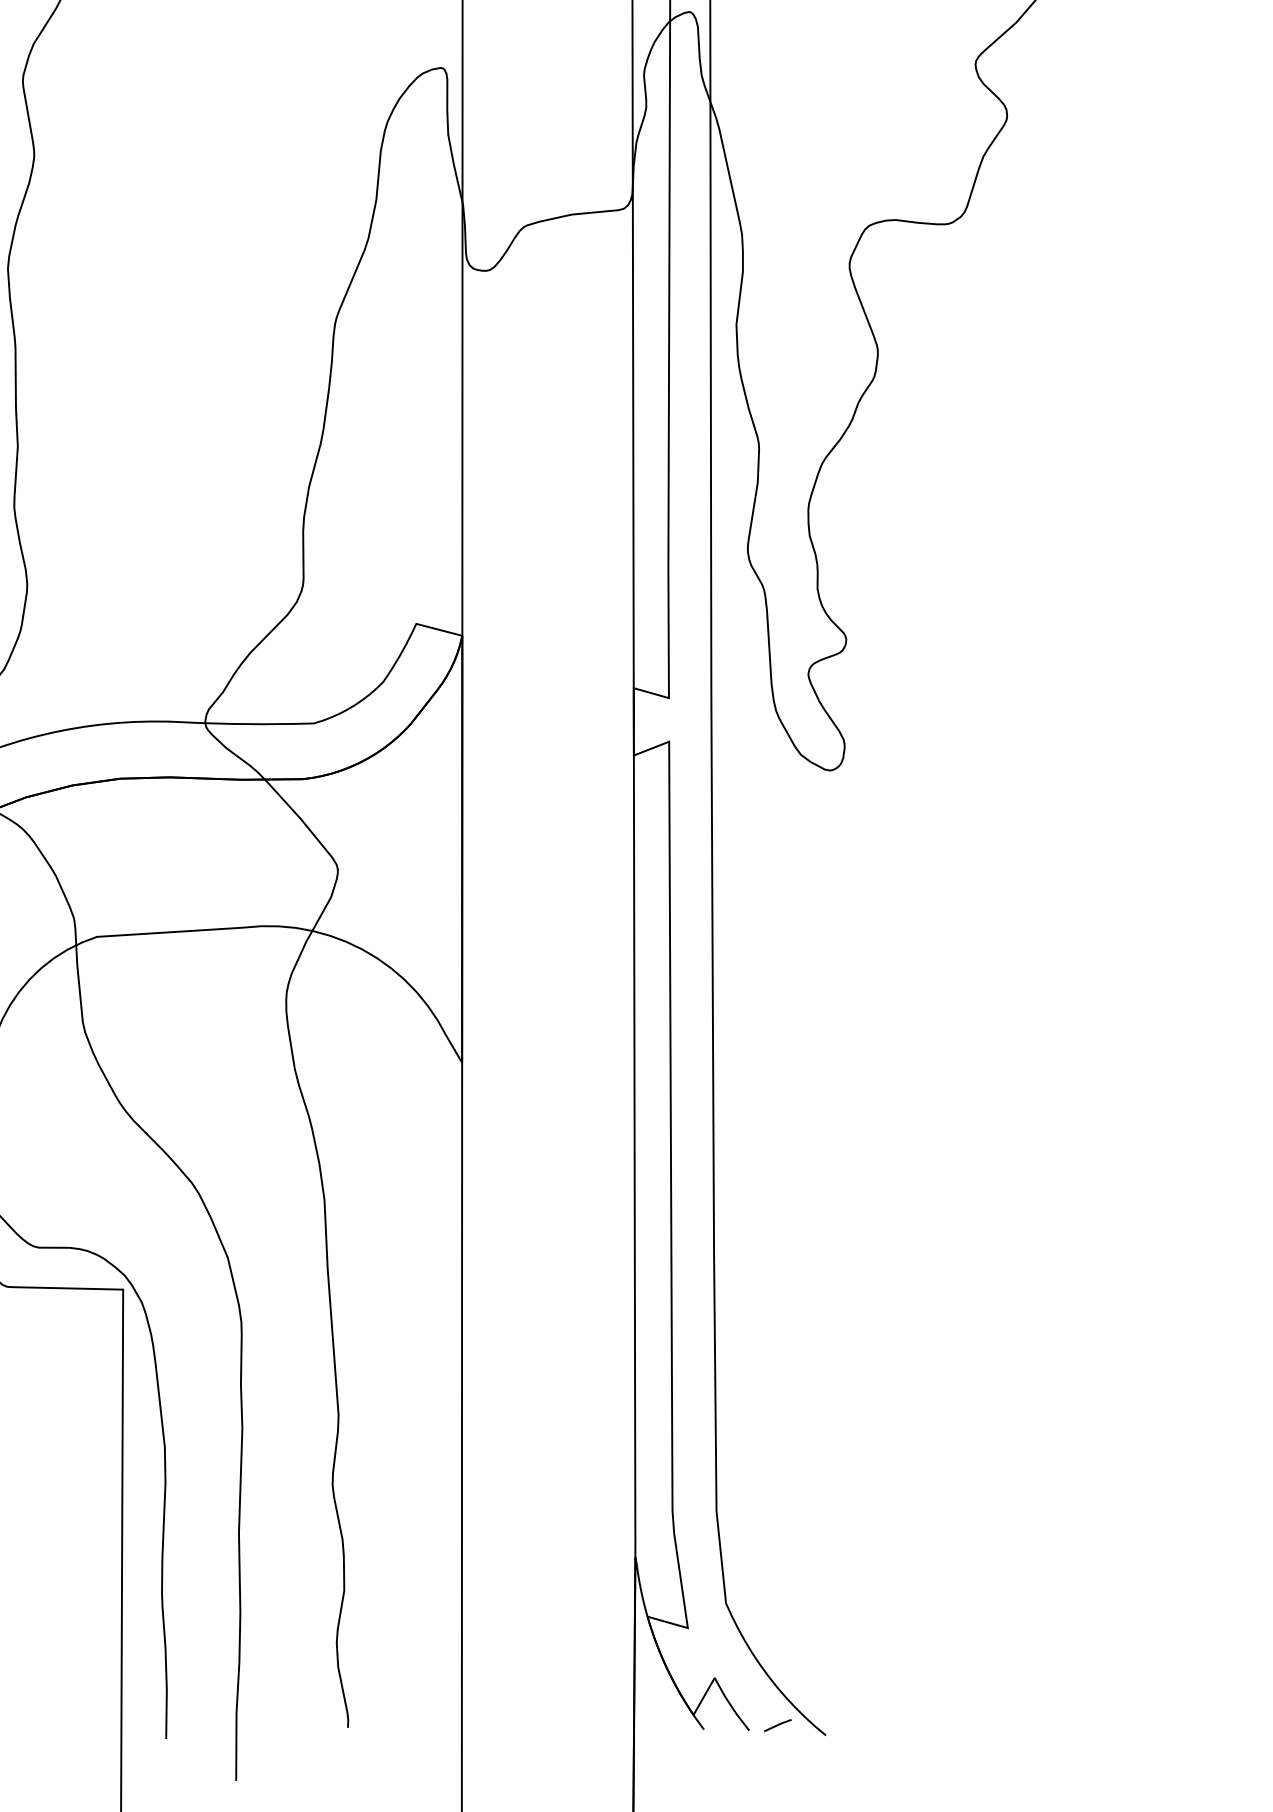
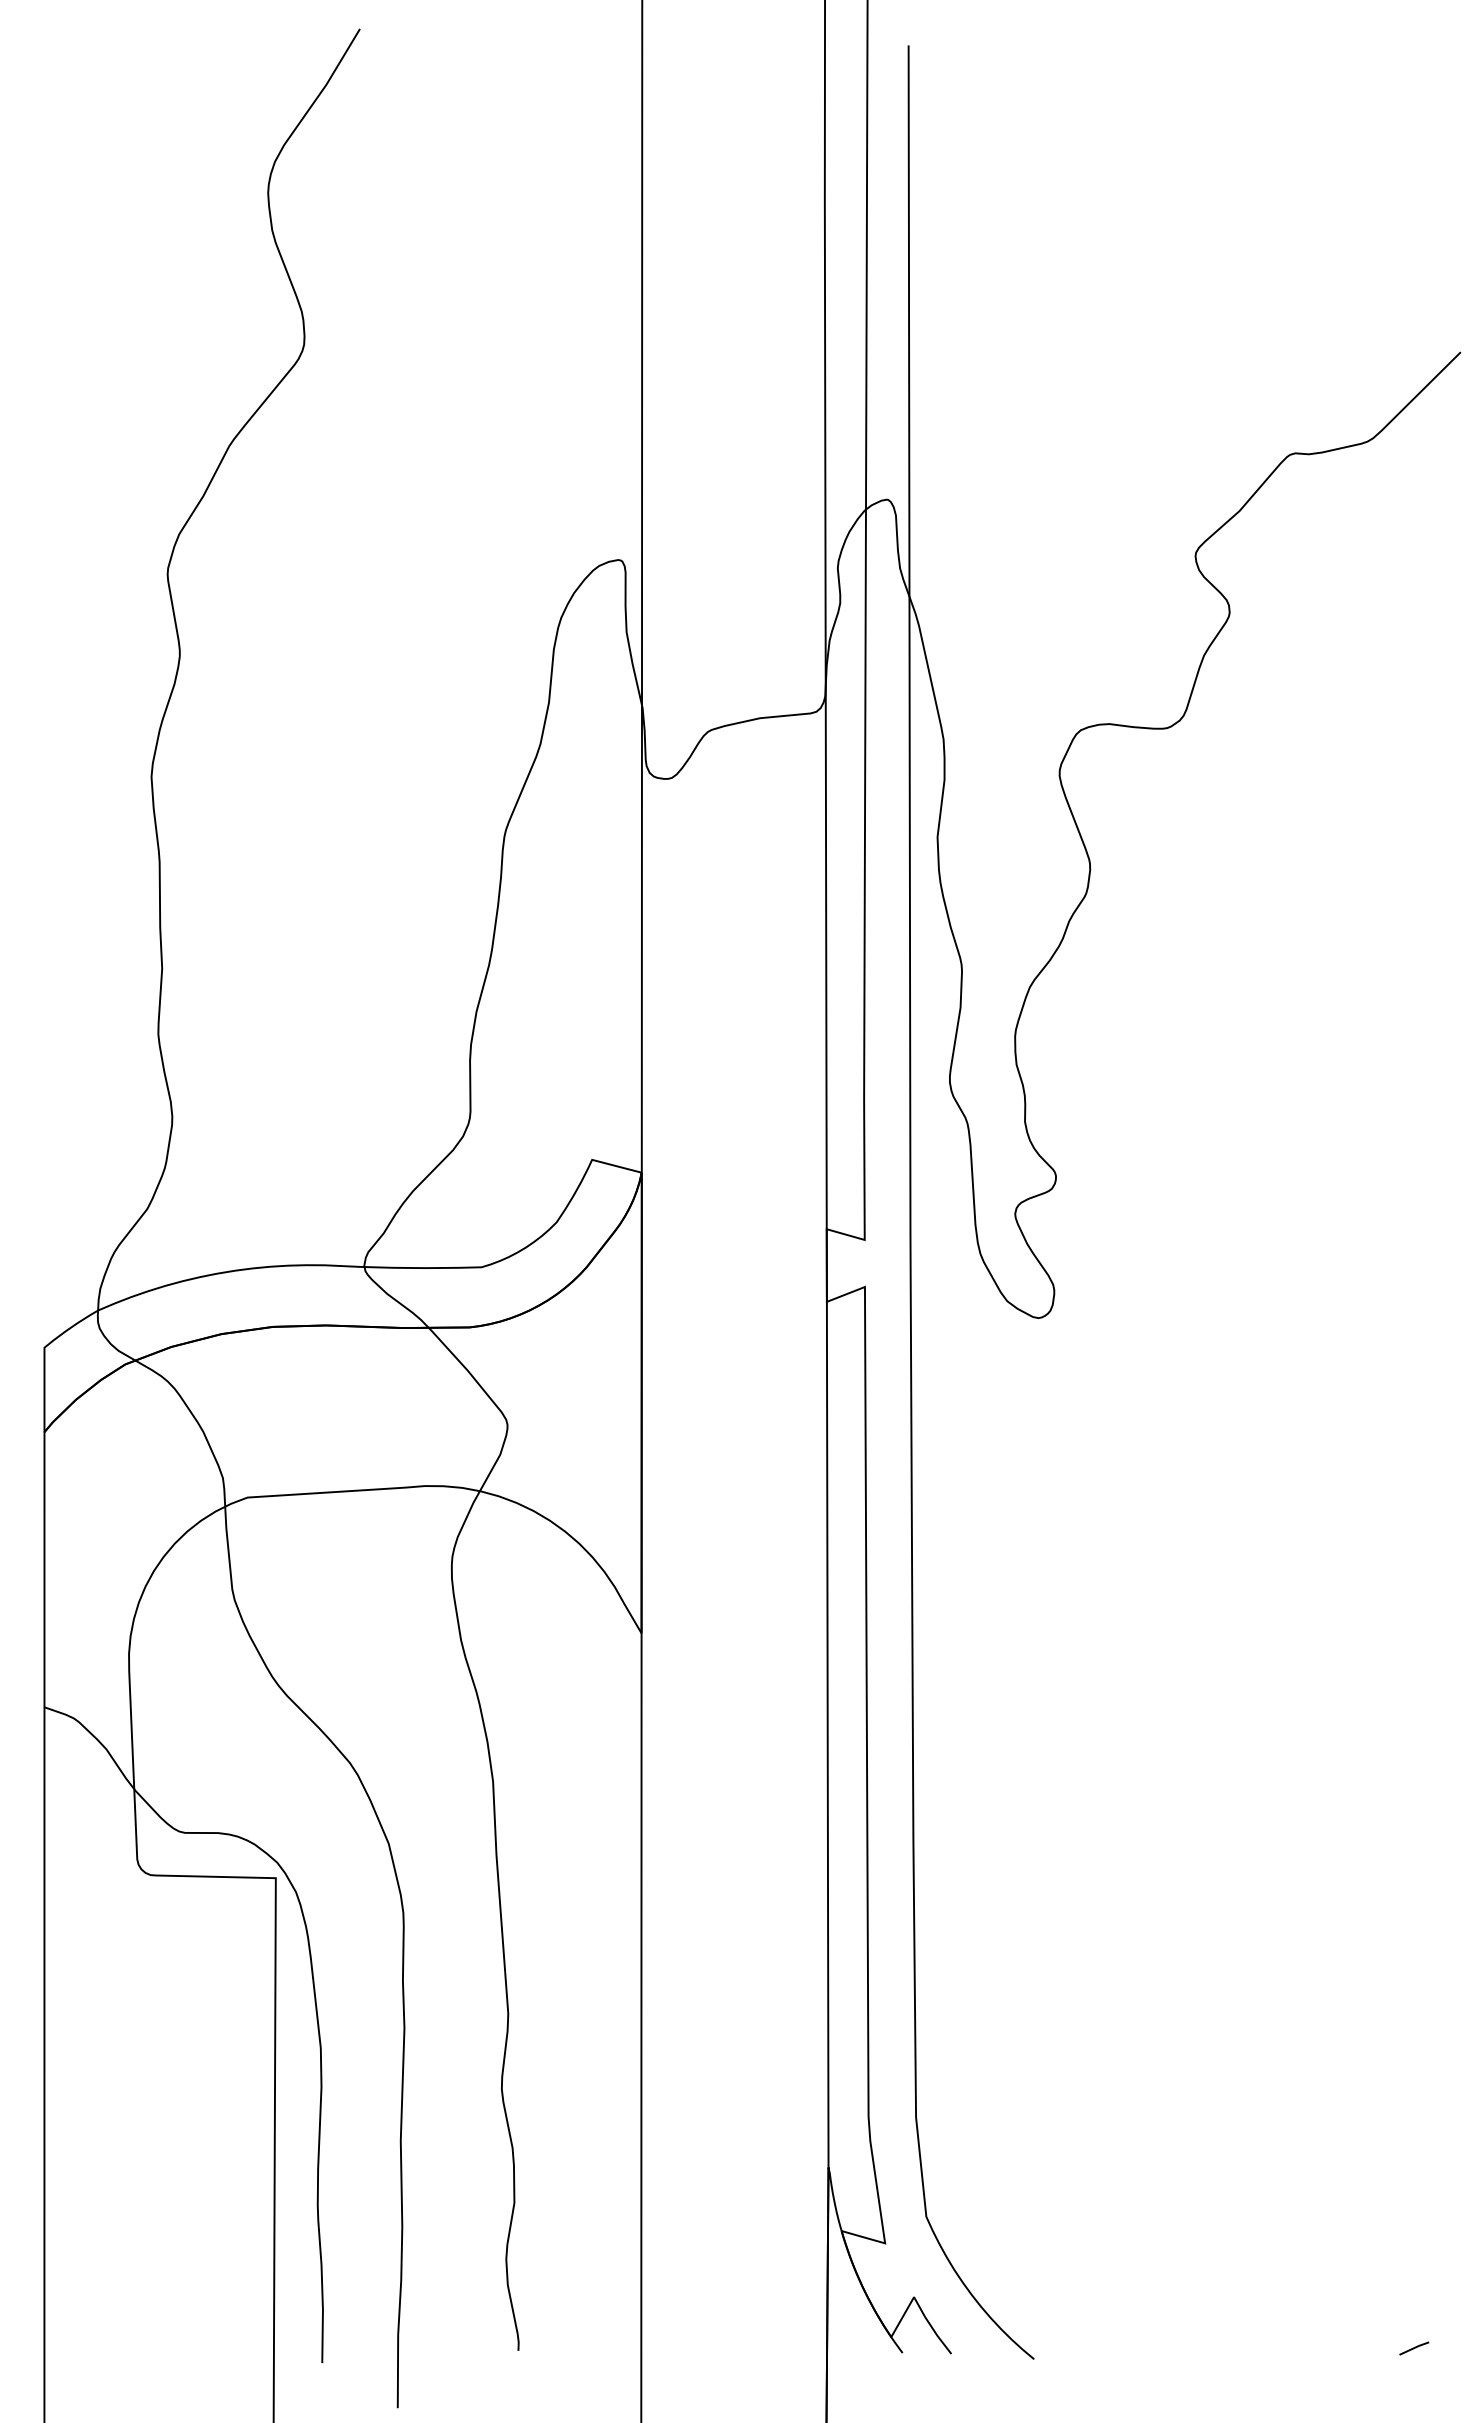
line: (778, 1725) -> (1414, 2348), moved

